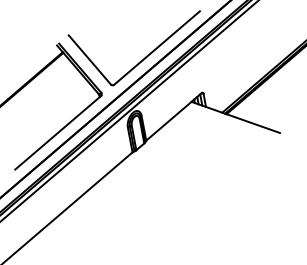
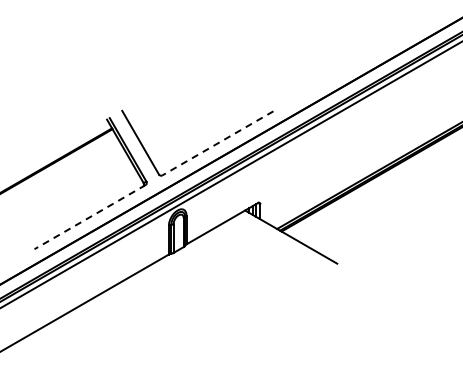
line: (156, 48) -> (217, 143), solid -> dashed
line: (57, 133) -> (89, 217), solid -> dashed

